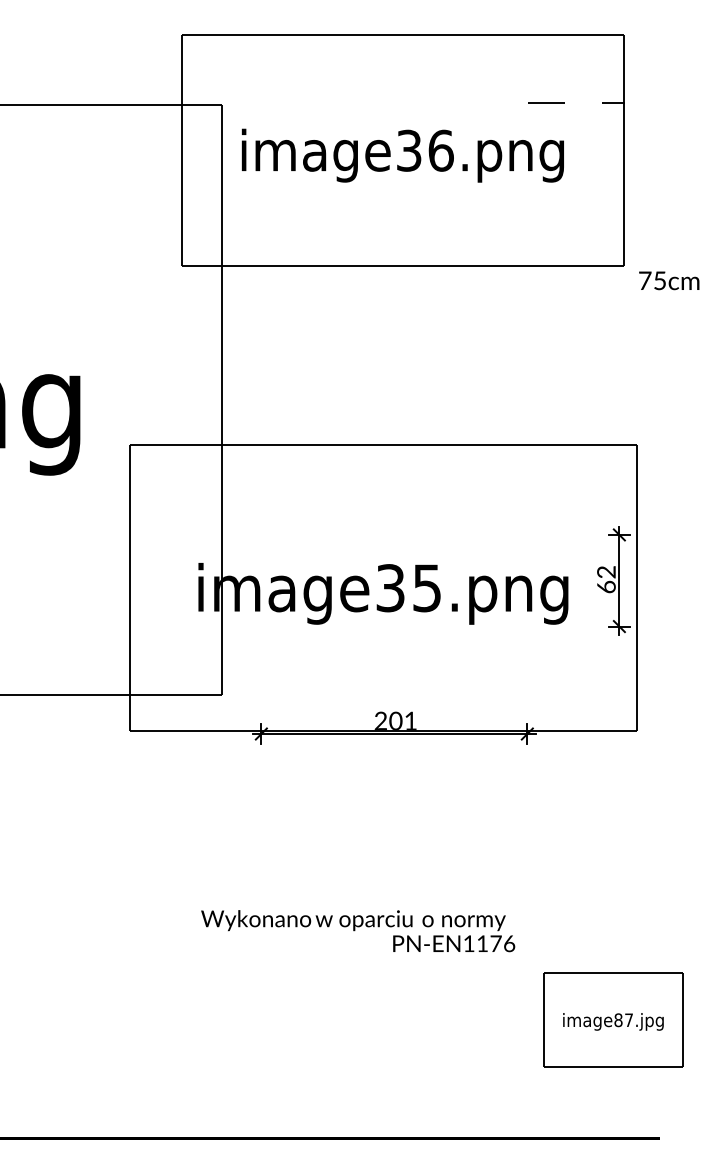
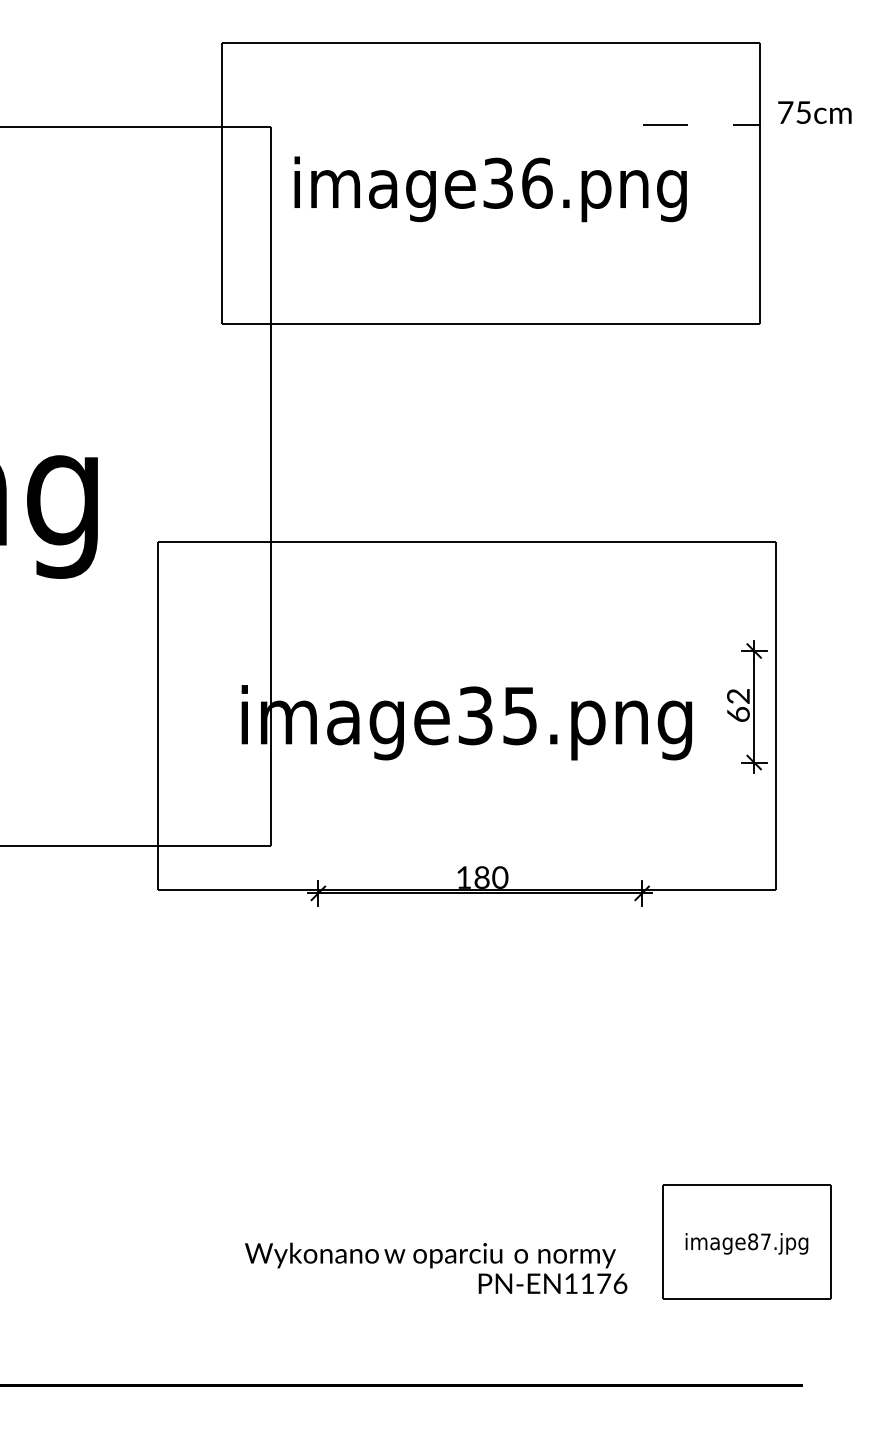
text: (668, 280) -> (814, 112), moved
text: (396, 720) -> (482, 877), 201 -> 180
text: (358, 930) -> (436, 1267), moved

